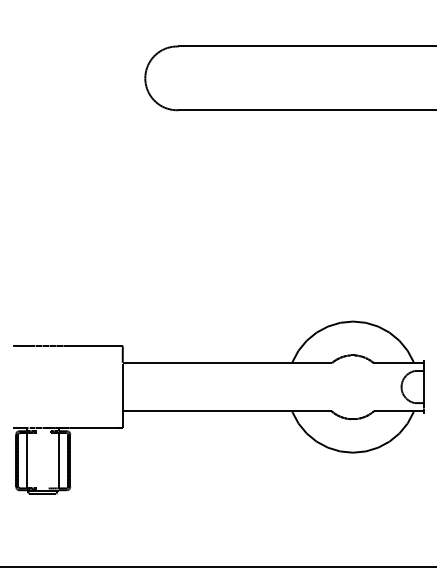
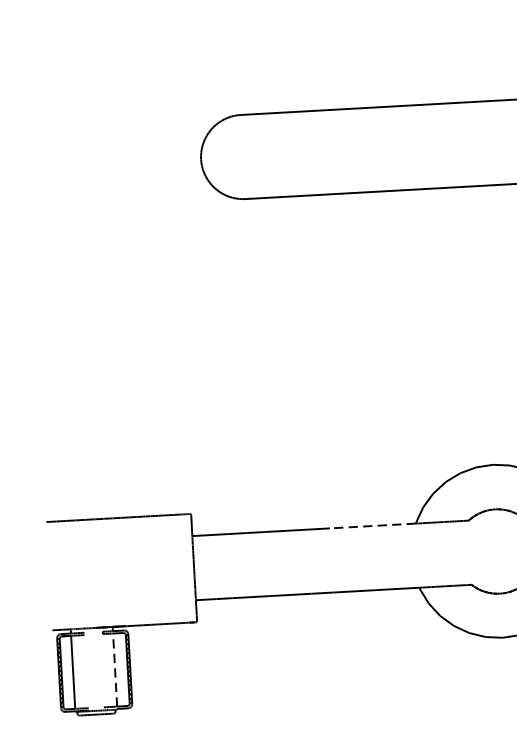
line: (259, 362) -> (372, 525), solid -> dashed
line: (58, 460) -> (114, 669), solid -> dashed

